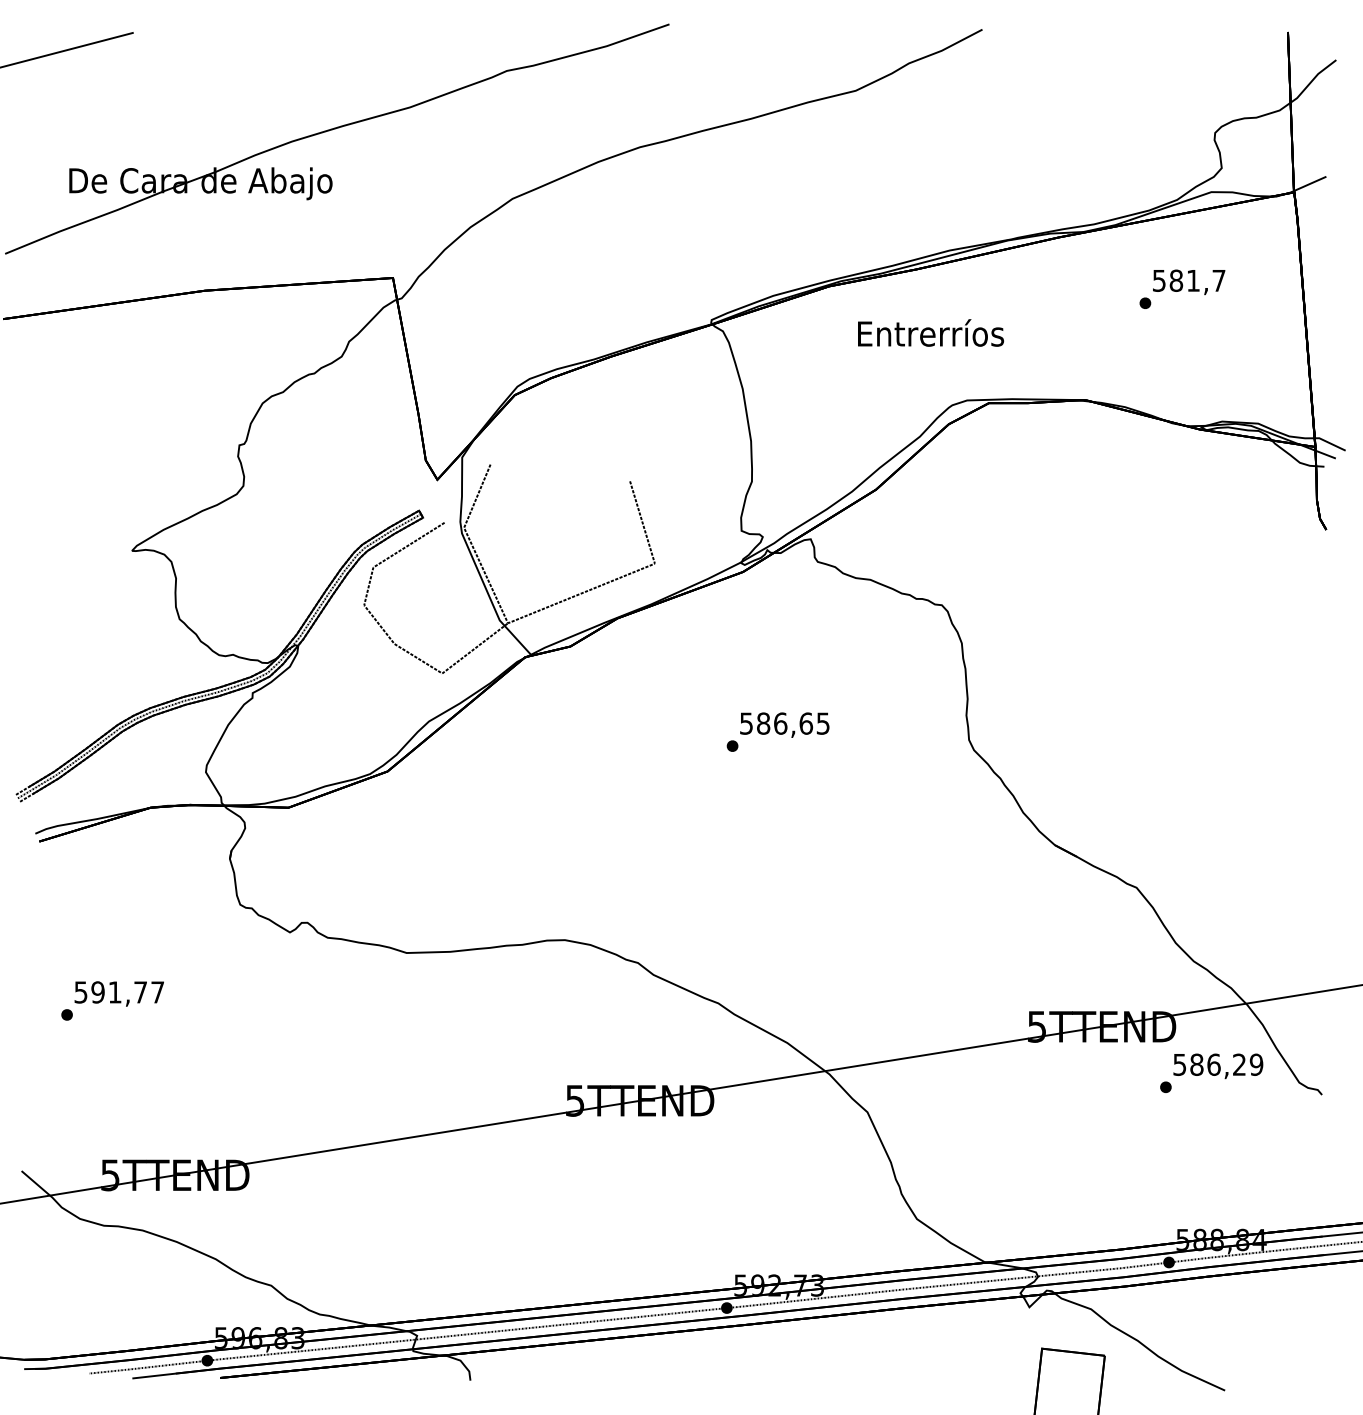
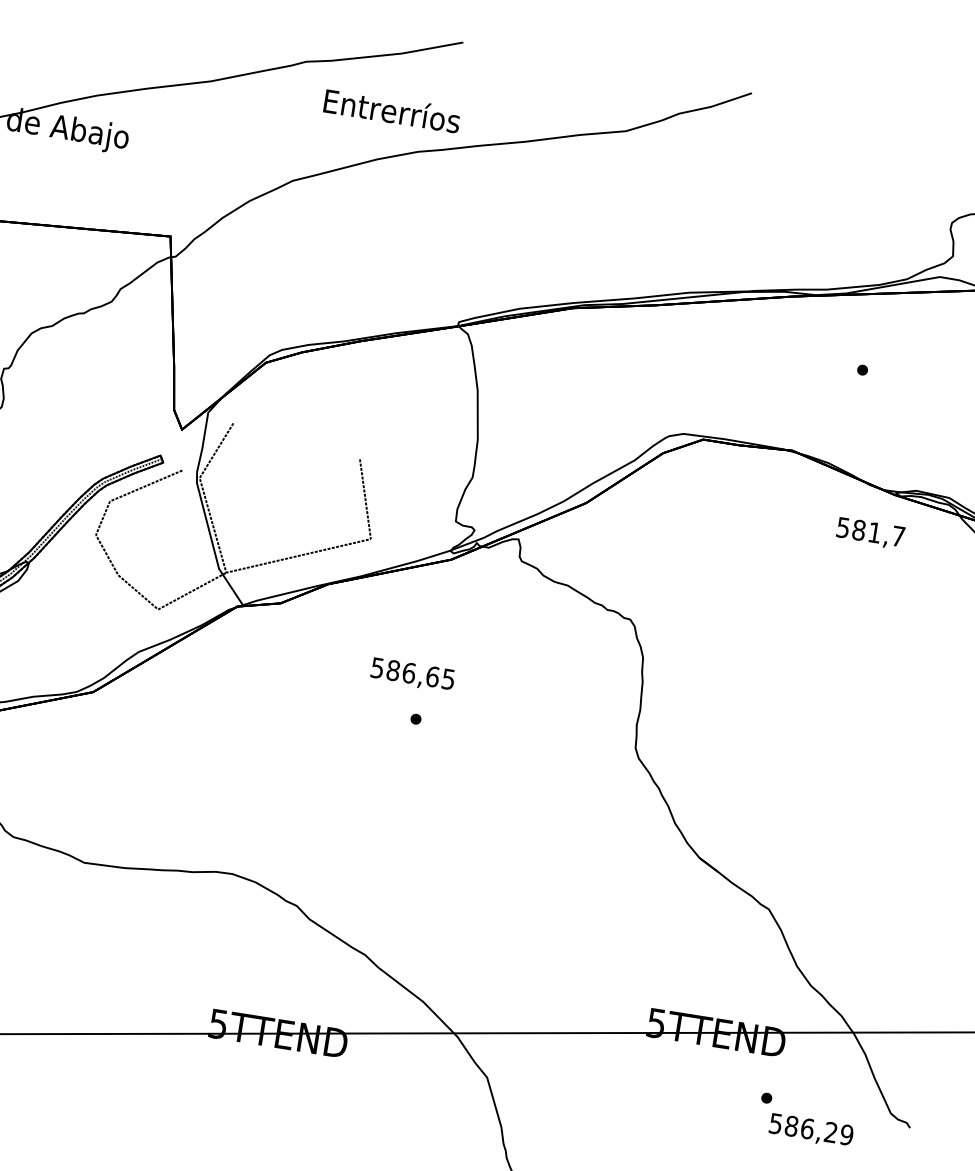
text: (1189, 281) -> (871, 532), moved
text: (931, 332) -> (392, 110), moved
text: (784, 724) -> (412, 674), moved
text: (1218, 1066) -> (811, 1131), moved

